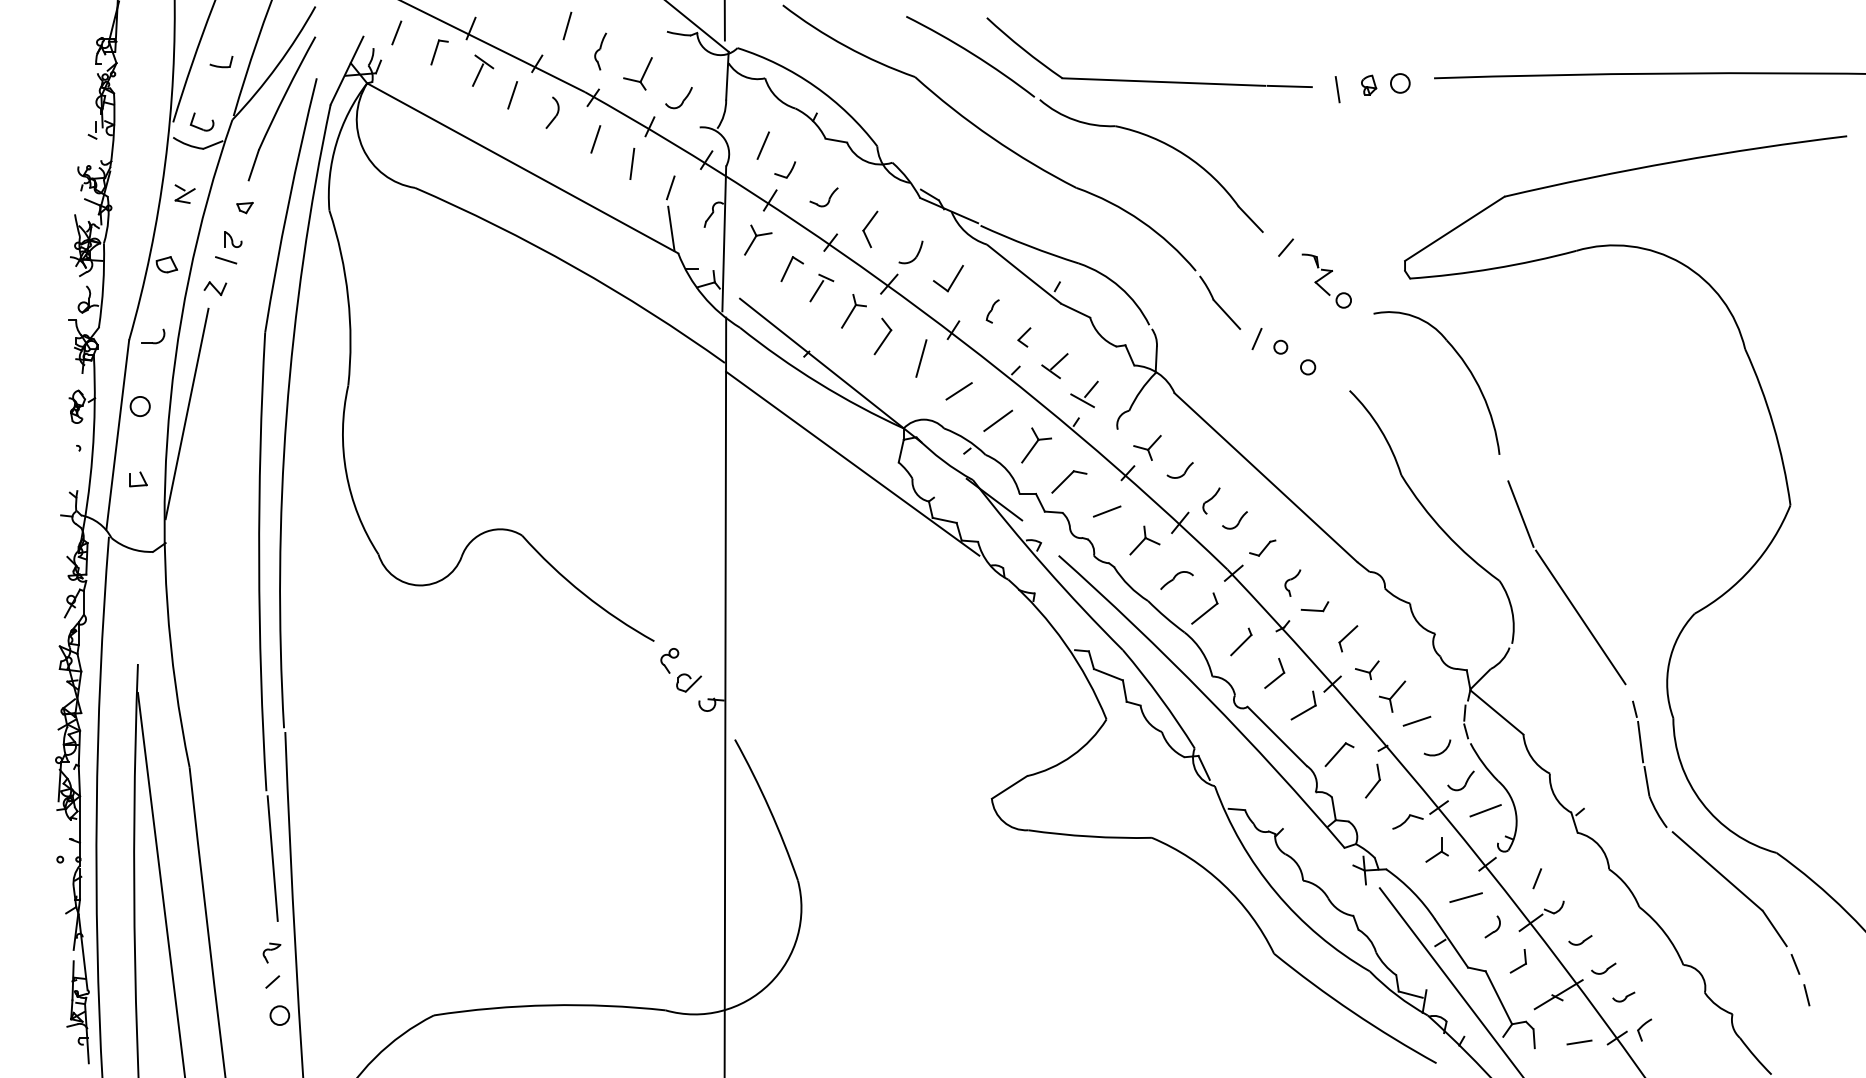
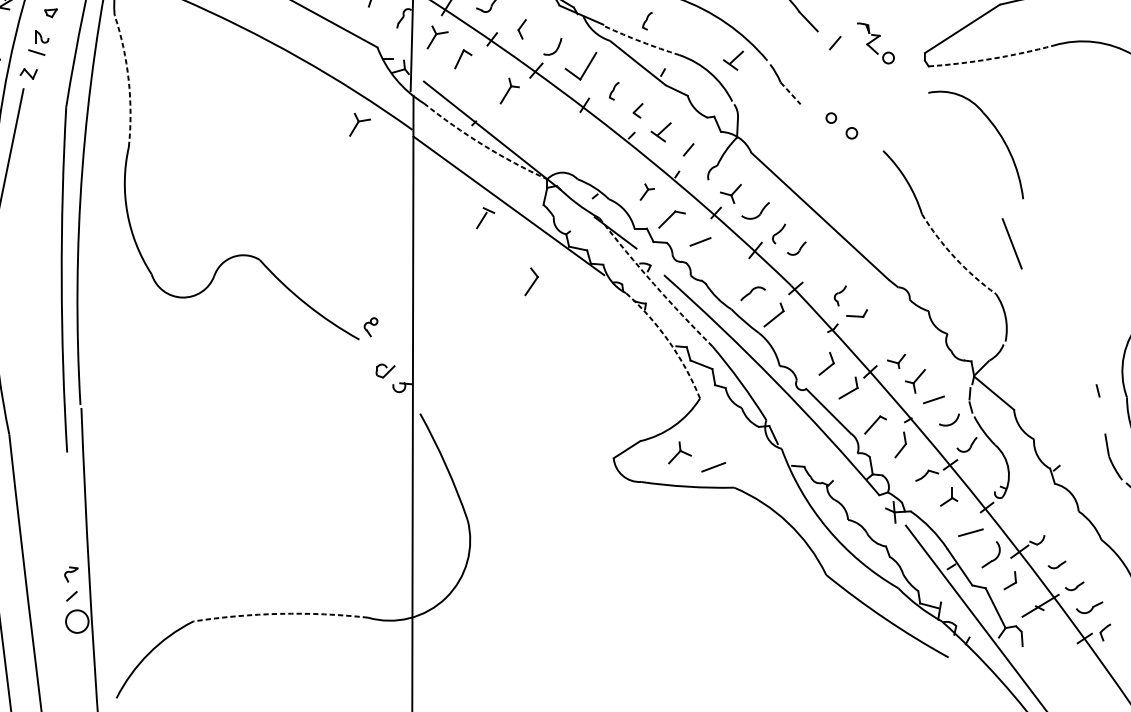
part: (1036, 218) -> (647, 21), added
line: (671, 228) -> (372, 28), removed
part: (870, 229) -> (522, 29), size x0.7
arc: (1029, 246) -> (642, 42), solid -> dashed
arc: (1493, 268) -> (991, 58), solid -> dashed
part: (1150, 271) -> (733, 61), added
part: (948, 278) -> (581, 66), size x1.4
part: (1326, 280) -> (875, 42), moved
part: (821, 287) -> (485, 217), moved
arc: (348, 297) -> (129, 80), solid -> dashed
line: (1226, 314) -> (790, 93), solid -> dashed
part: (882, 336) -> (531, 281), moved
line: (1256, 338) -> (813, 111), removed
part: (655, 355) -> (360, 124), added
line: (921, 358) -> (560, 126), removed
part: (1464, 364) -> (996, 131), moved
arc: (818, 383) -> (483, 145), solid -> dashed
line: (958, 391) -> (588, 151), removed
line: (1082, 400) -> (681, 158), removed
line: (998, 420) -> (618, 173), removed
part: (1036, 445) -> (647, 192), size x0.6
part: (1179, 470) -> (755, 210), size x1.4
arc: (1445, 532) -> (955, 257), solid -> dashed
part: (1144, 540) -> (679, 452), moved
part: (1262, 547) -> (817, 268), removed
arc: (1045, 567) -> (654, 284), solid -> dashed
line: (1580, 617) -> (1057, 321), removed
part: (1348, 638) -> (882, 337), removed
part: (1241, 641) -> (801, 339), removed
arc: (1065, 643) -> (669, 341), solid -> dashed
part: (669, 660) -> (370, 326), moved
line: (1640, 741) -> (1102, 415), removed
line: (1485, 810) -> (713, 467), moved
line: (272, 858) -> (71, 503), removed
line: (1536, 878) -> (1023, 518), removed
part: (1492, 926) -> (990, 554), size x1.6
part: (1623, 996) -> (1089, 607), size x1.6
arc: (549, 1005) -> (280, 613), solid -> dashed
circle: (279, 1015) -> (77, 621), size x1.6
line: (1579, 1042) -> (1056, 641), removed

